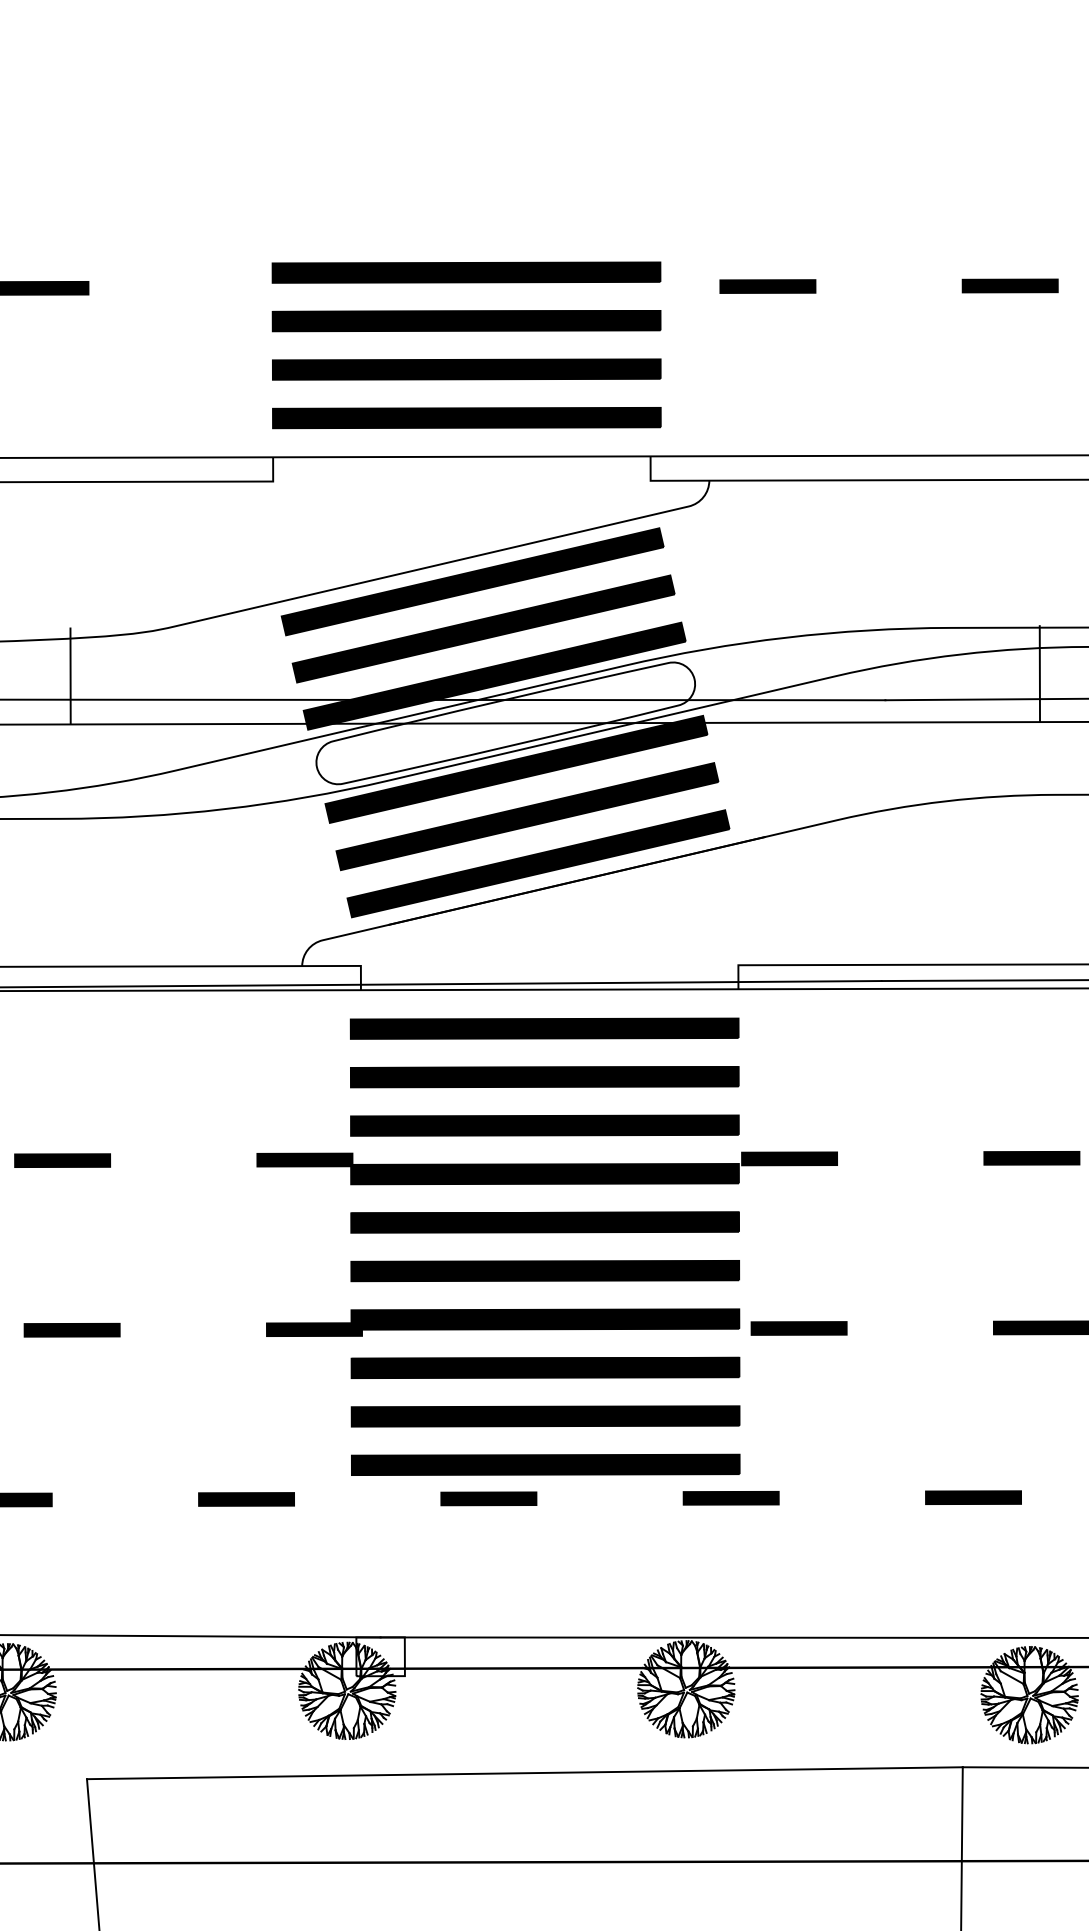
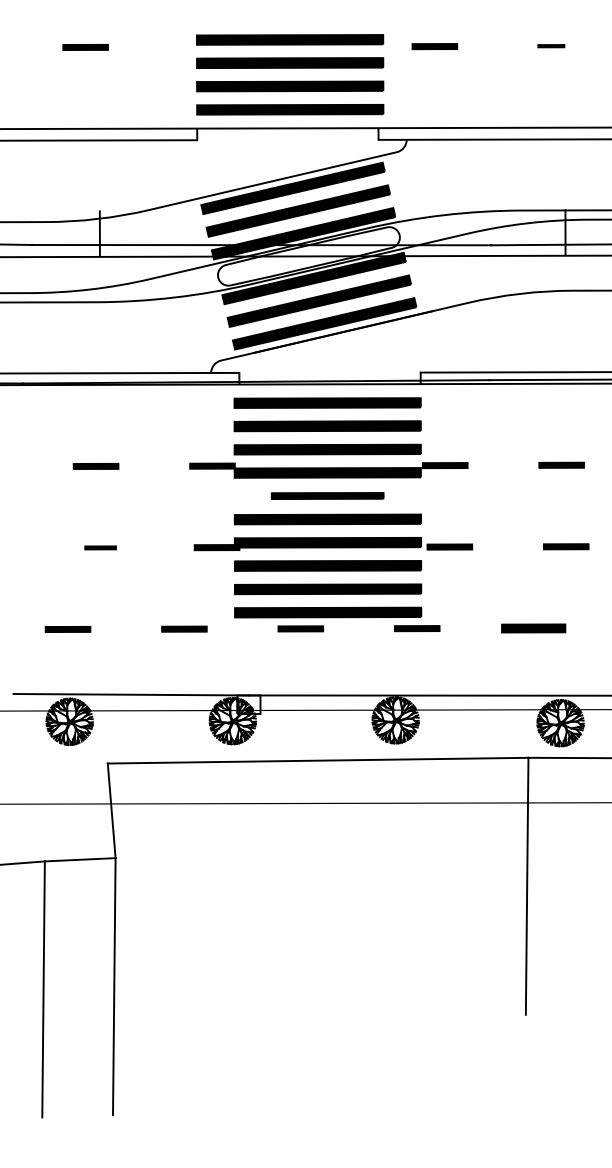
part: (1010, 284) -> (551, 45), size x0.6
part: (544, 1221) -> (327, 495), size x0.6
part: (71, 1329) -> (100, 547), size x0.7
part: (973, 1495) -> (533, 627), size x1.4

